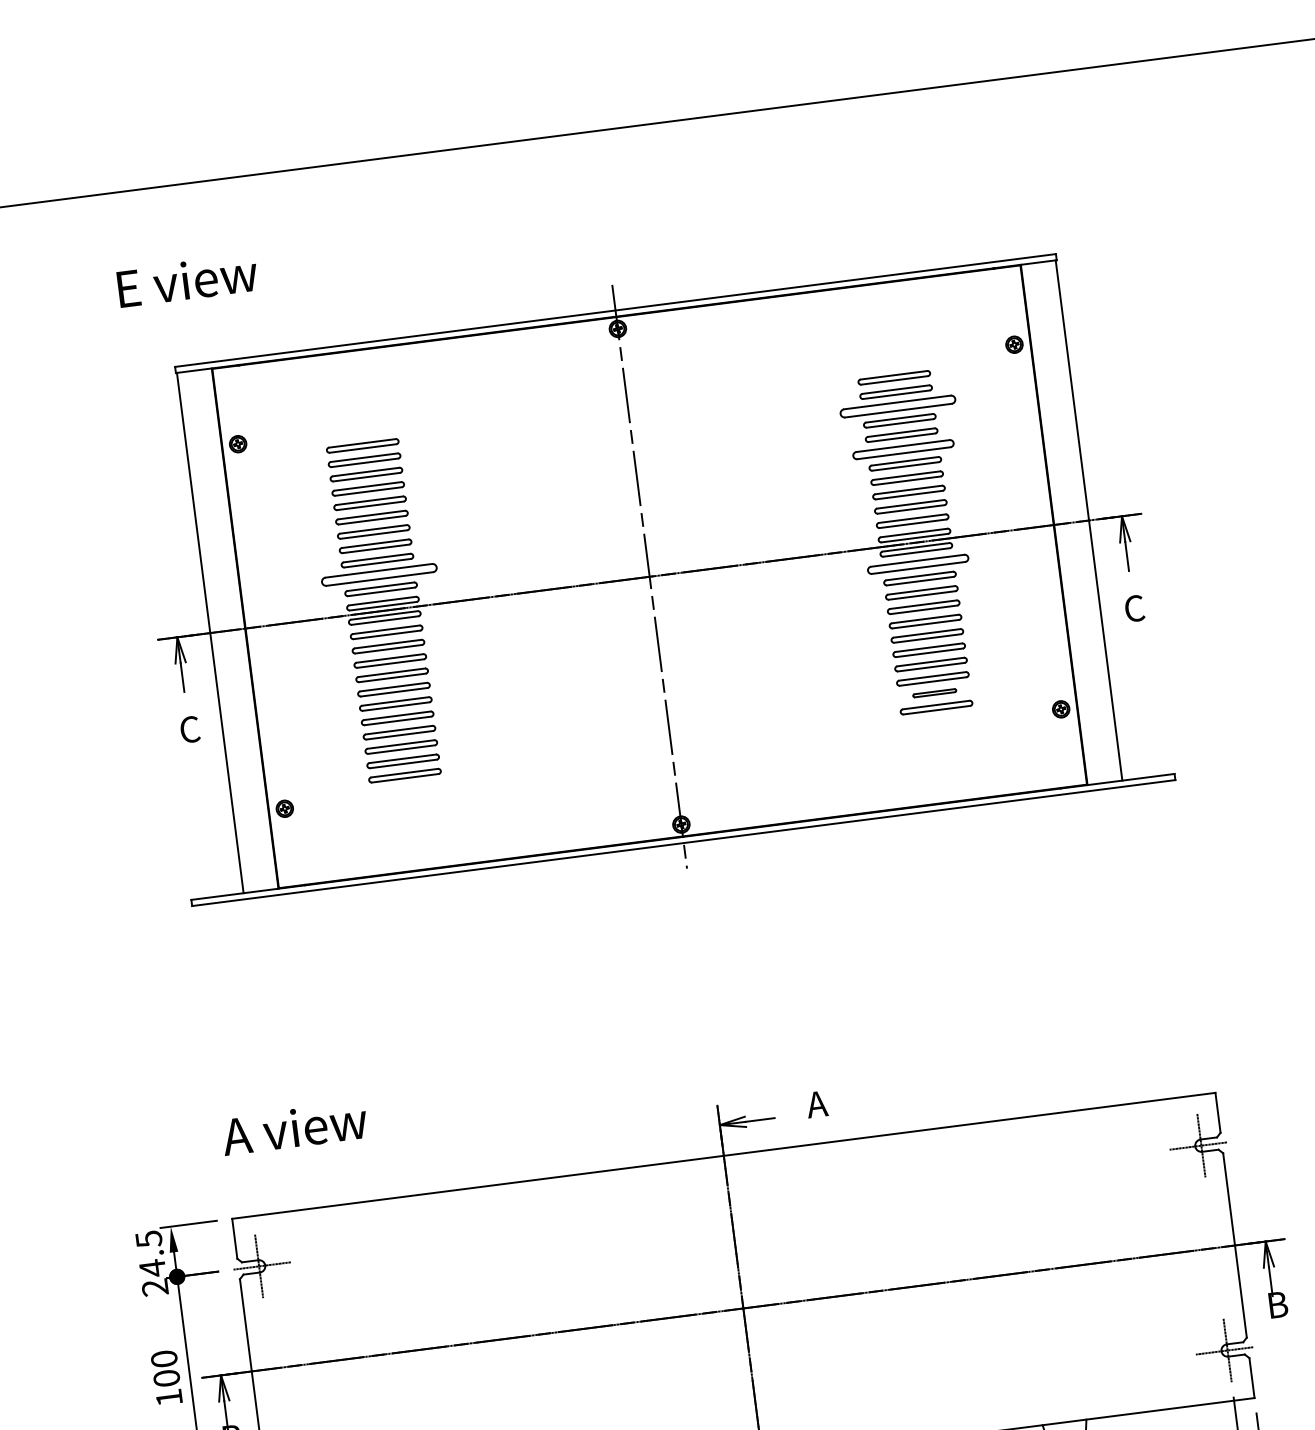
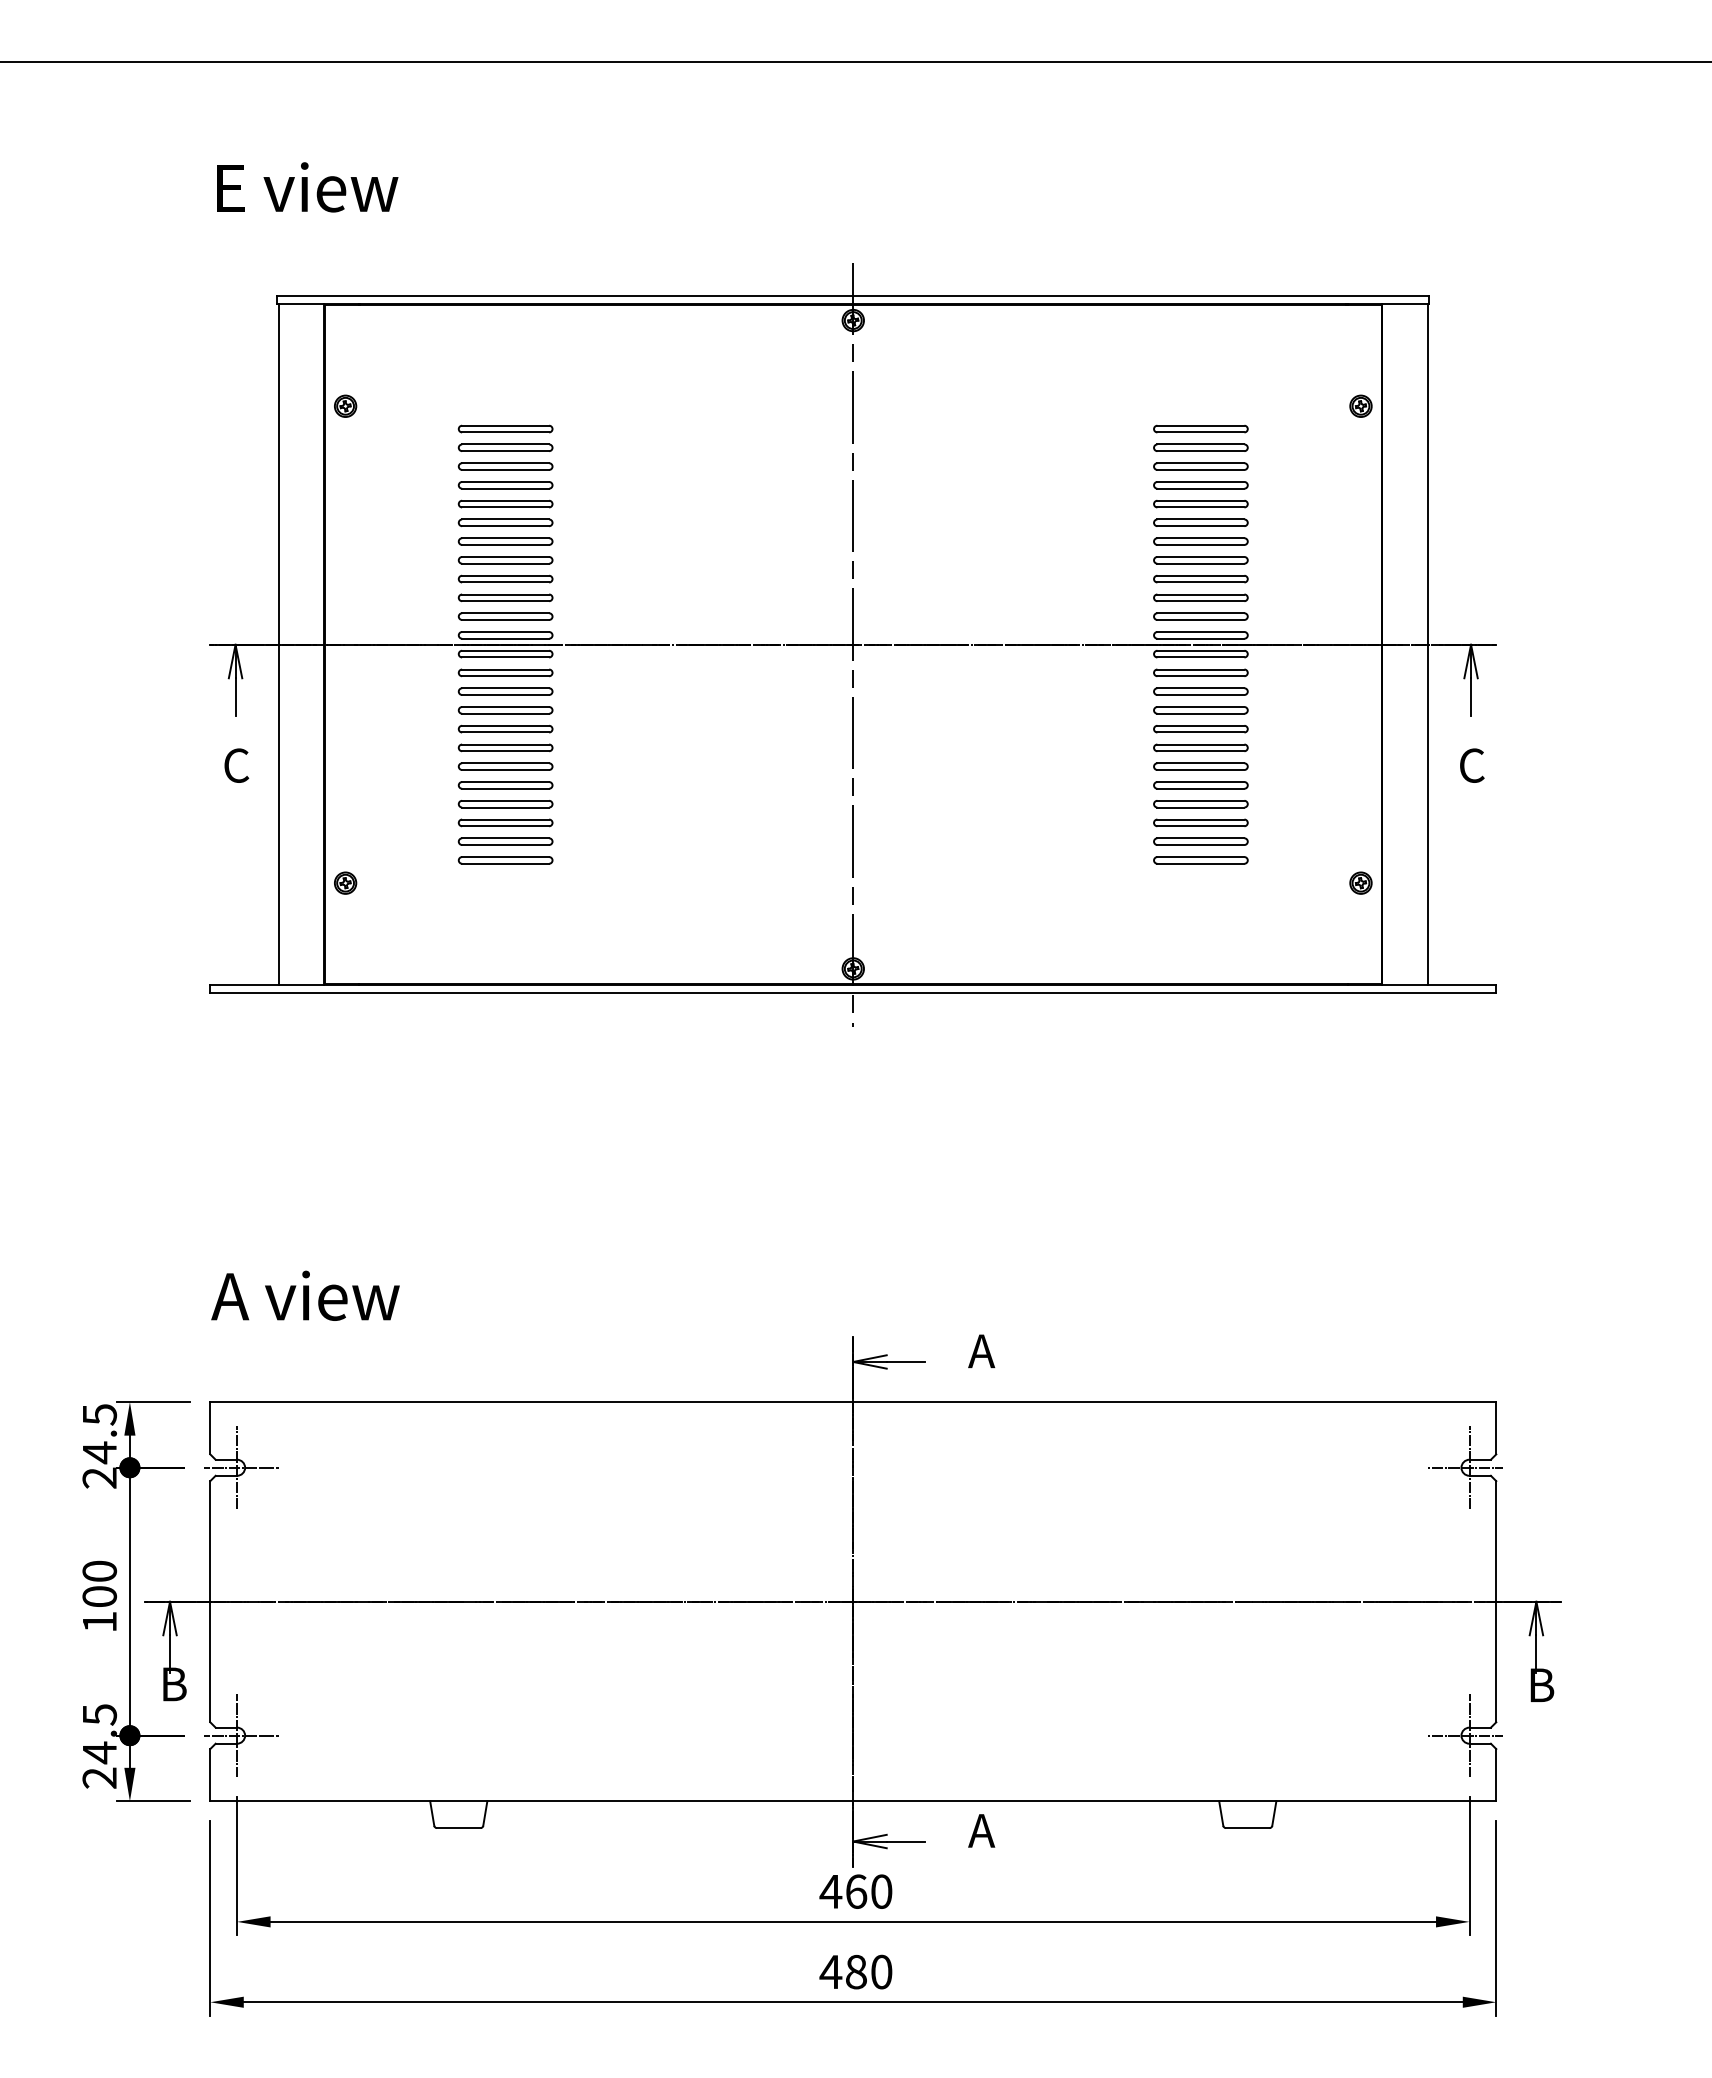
part: (897, 406) -> (1200, 466), size x0.62
part: (903, 449) -> (1200, 522), size x0.71
part: (917, 563) -> (1200, 672), size x0.71
part: (379, 574) -> (505, 597), size x0.62
part: (934, 693) -> (1200, 841), size x1.67

